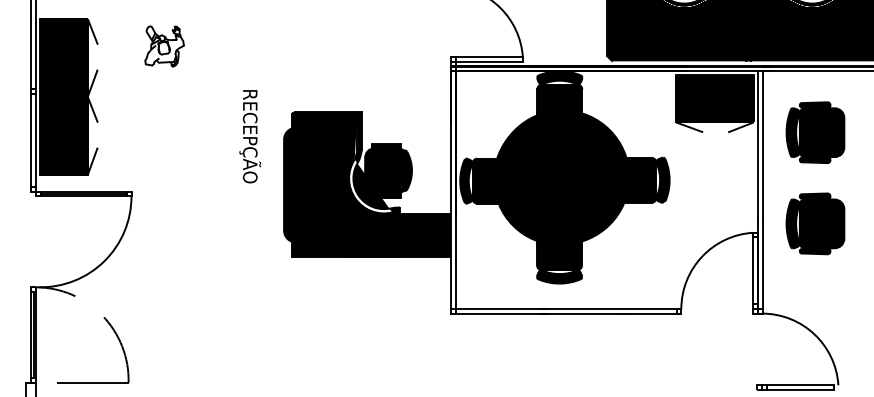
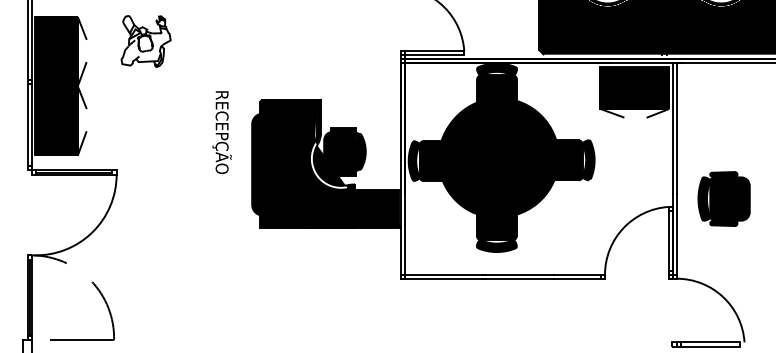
part: (163, 46) -> (145, 41), size x1.43
part: (814, 132) -> (723, 117), removed
text: (249, 136) -> (221, 132), moved

